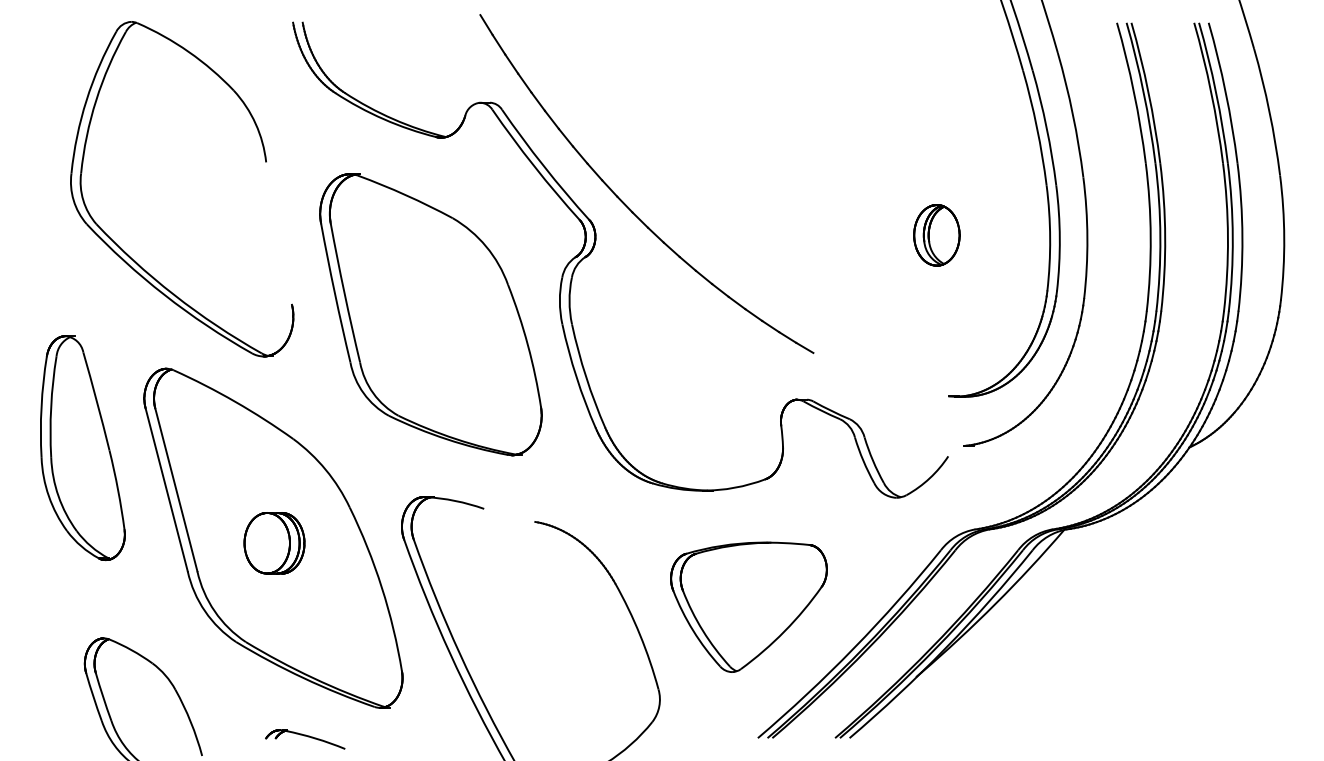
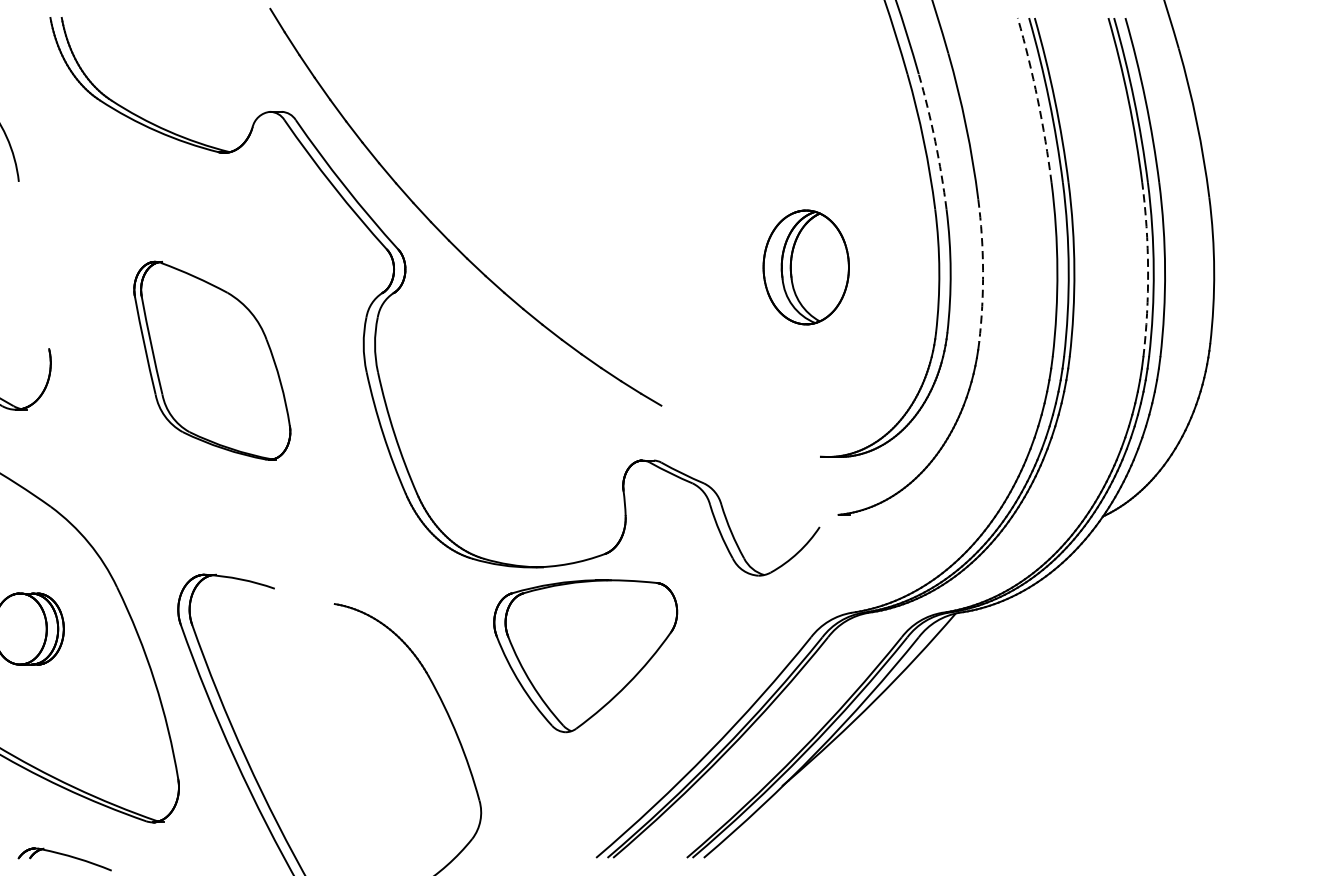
arc: (1134, 92) -> (1038, 99), solid -> dashed
arc: (1046, 127) -> (935, 140), solid -> dashed
part: (936, 235) -> (805, 267), size x1.6
arc: (1227, 237) -> (1147, 270), solid -> dashed
arc: (1087, 238) -> (983, 271), solid -> dashed
part: (430, 314) -> (211, 360), size x0.6
part: (748, 606) -> (585, 655), moved

